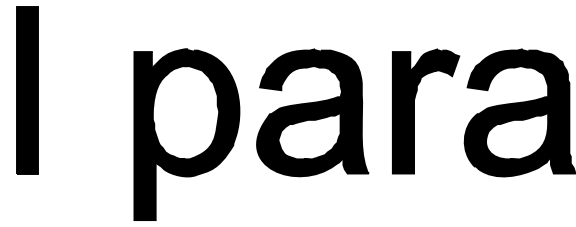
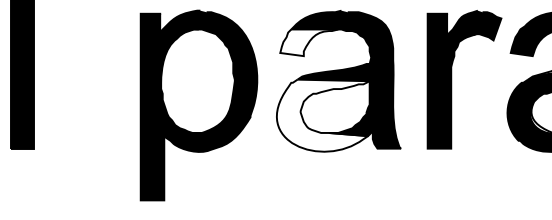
fill: (286, 78) -> (309, 43), removed
fill: (298, 143) -> (322, 115), removed

